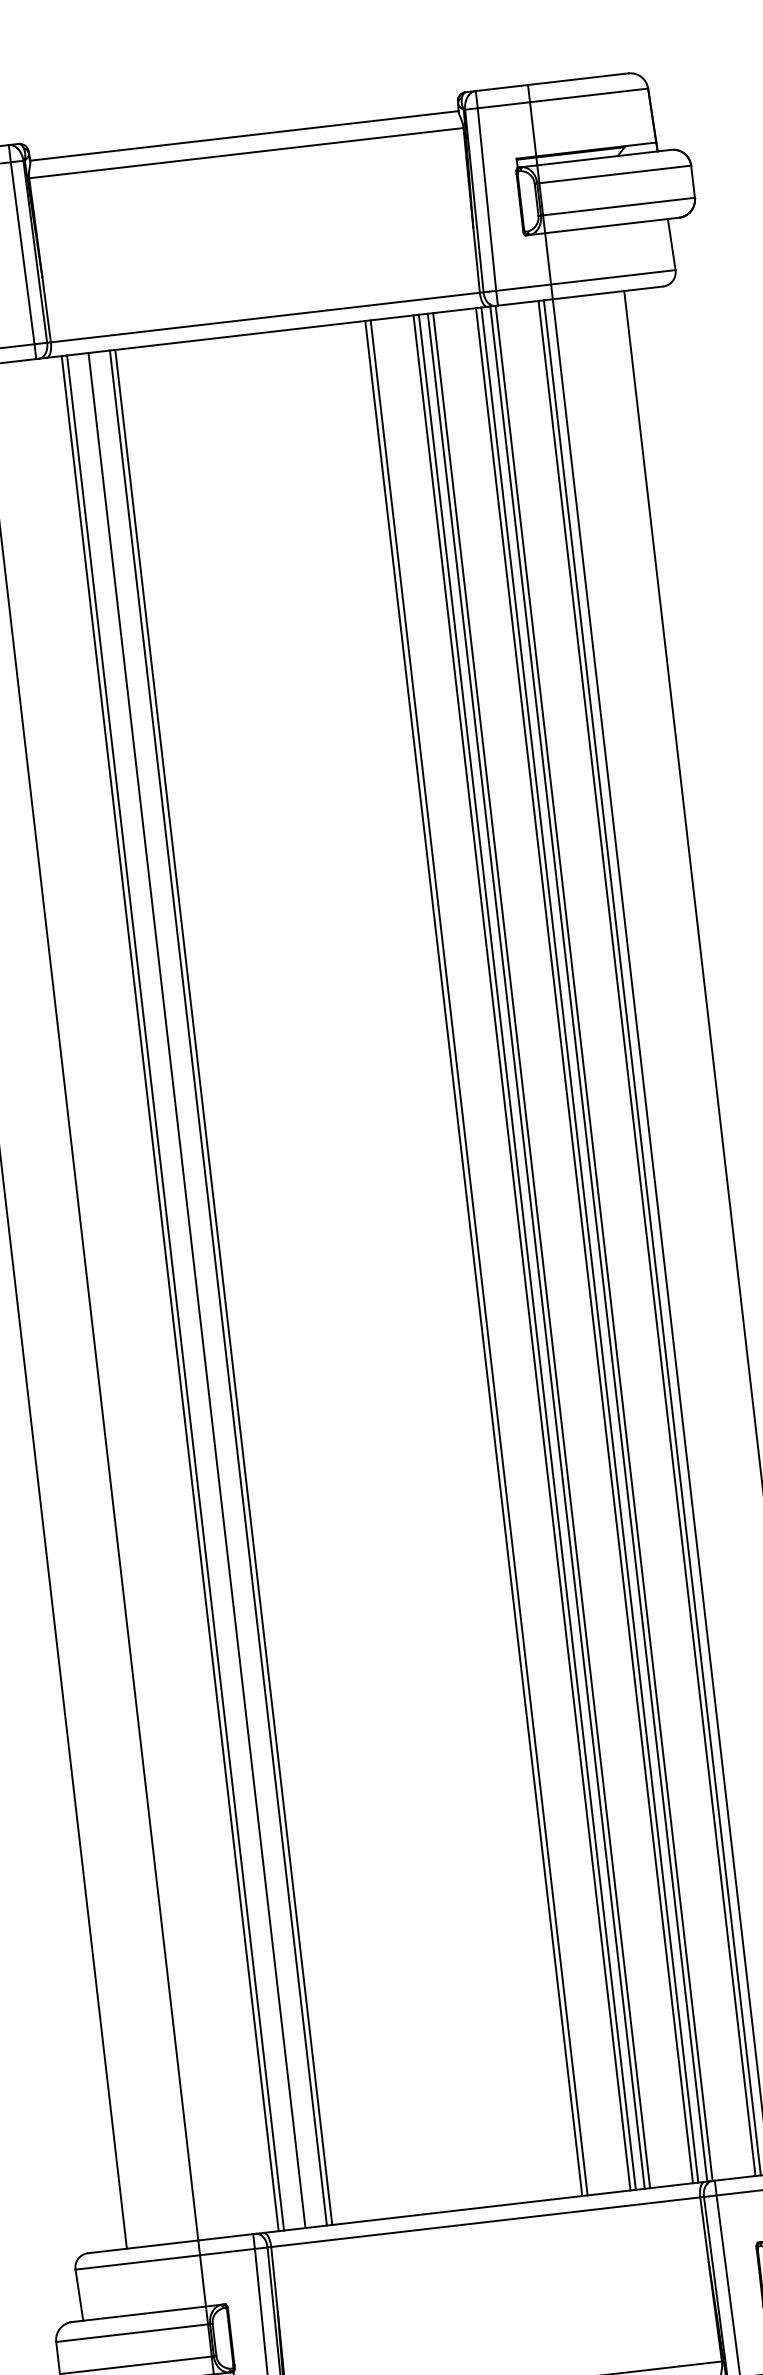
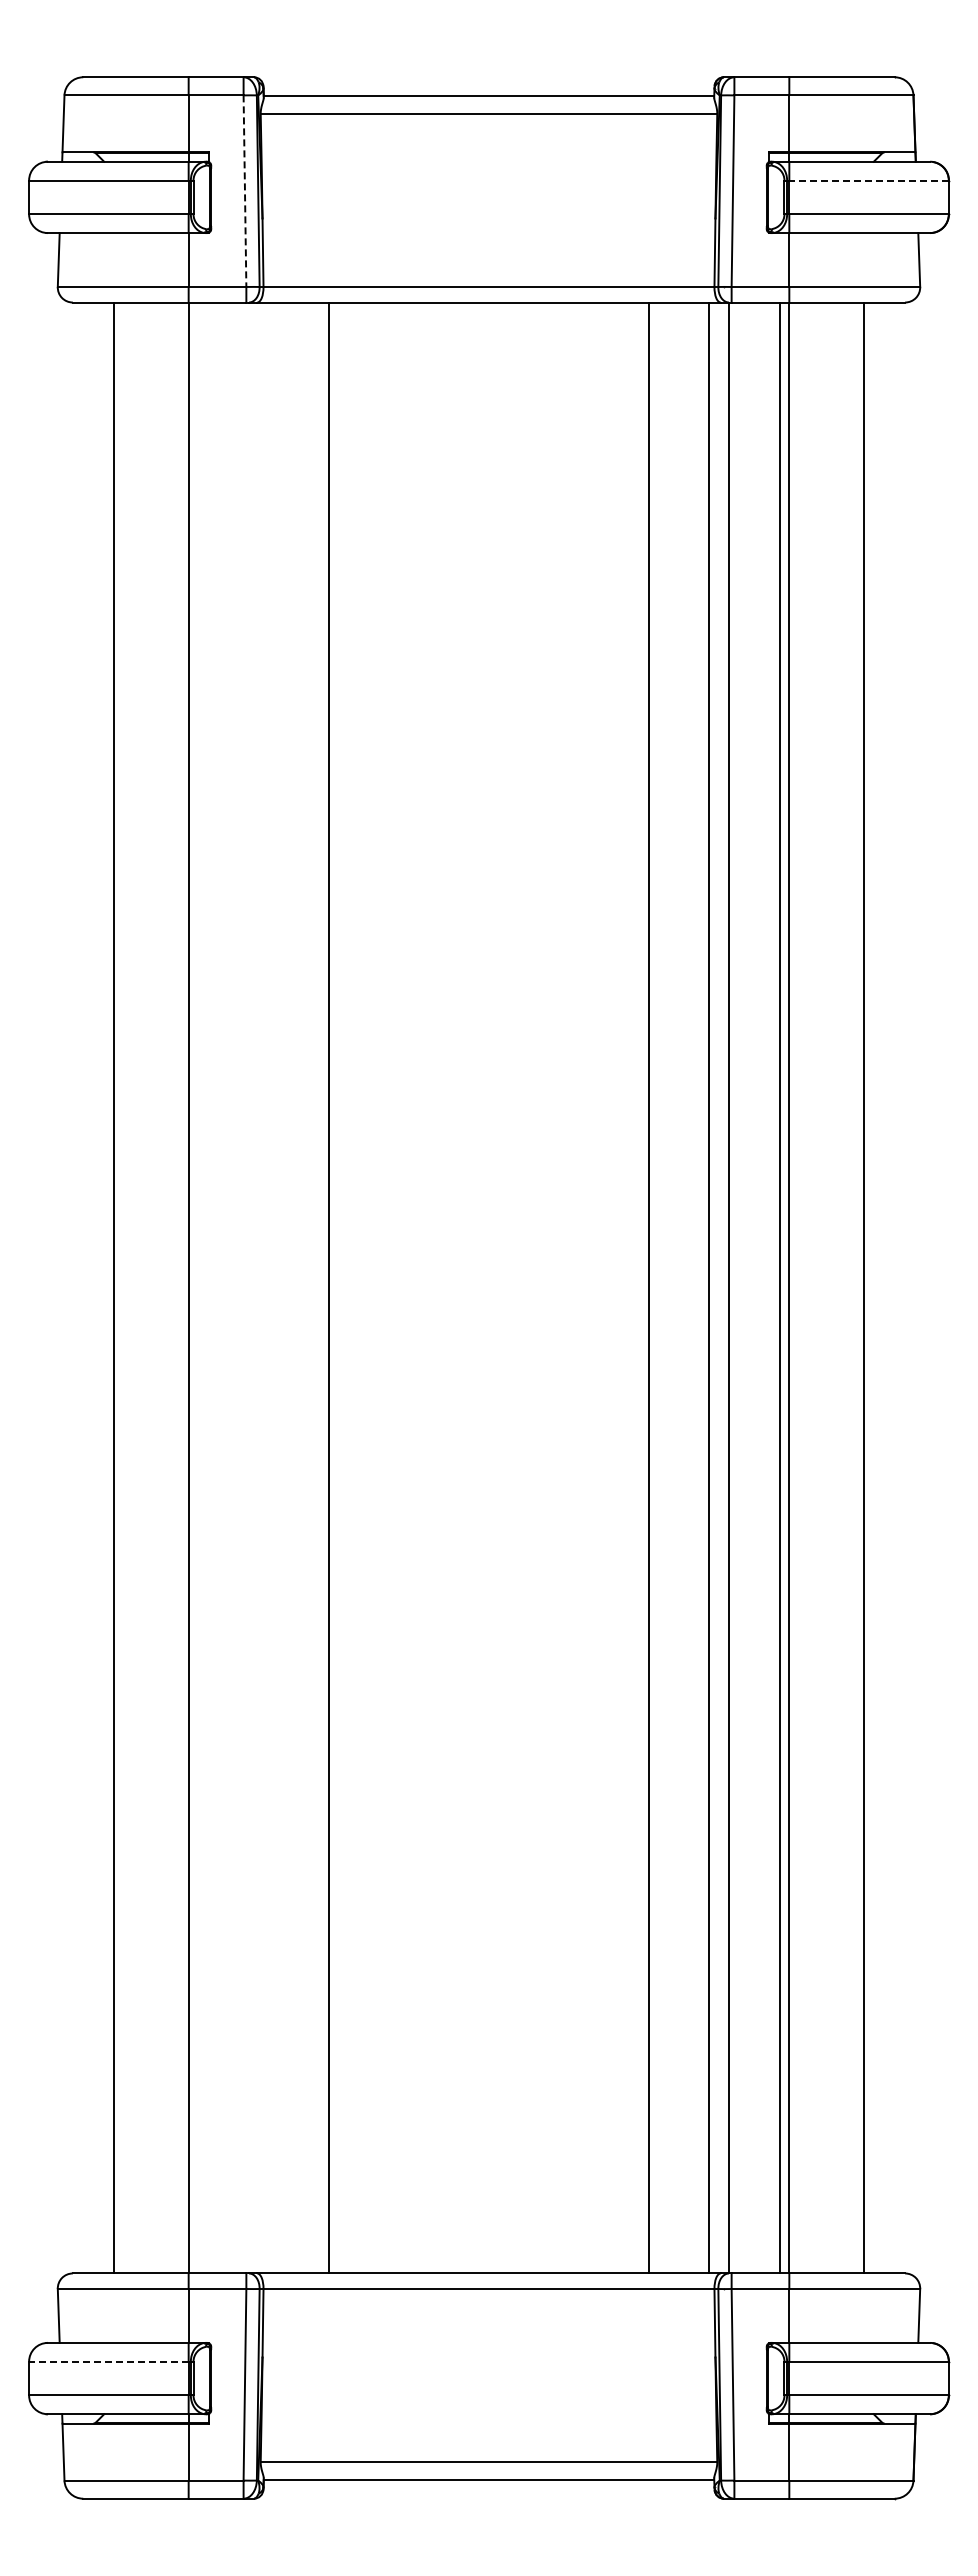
line: (615, 174) -> (869, 180), solid -> dashed
line: (22, 253) -> (244, 191), solid -> dashed
line: (647, 1237) -> (774, 1287), removed
line: (598, 1243) -> (723, 1287), removed
line: (590, 1244) -> (714, 1287), removed
line: (535, 1250) -> (657, 1287), removed
line: (541, 1250) -> (663, 1287), removed
line: (521, 1252) -> (642, 1287), removed
line: (478, 1257) -> (597, 1287), removed
line: (473, 1258) -> (592, 1287), removed
line: (218, 1287) -> (323, 1287), removed
line: (197, 1290) -> (301, 1287), removed
line: (175, 1292) -> (278, 1287), removed
line: (170, 1293) -> (273, 1287), removed
line: (131, 2333) -> (108, 2361), solid -> dashed

